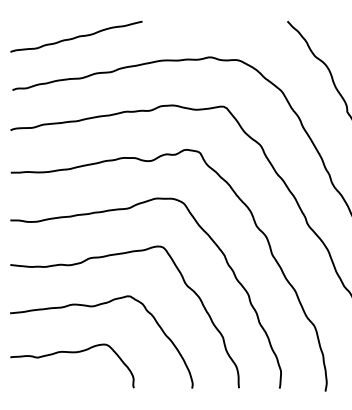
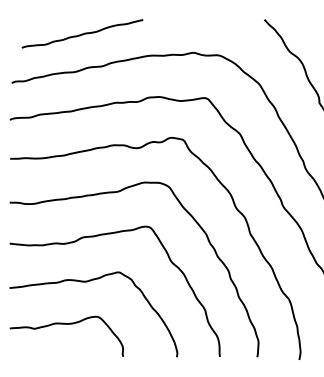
curve: (76, 36) -> (82, 33), moved

